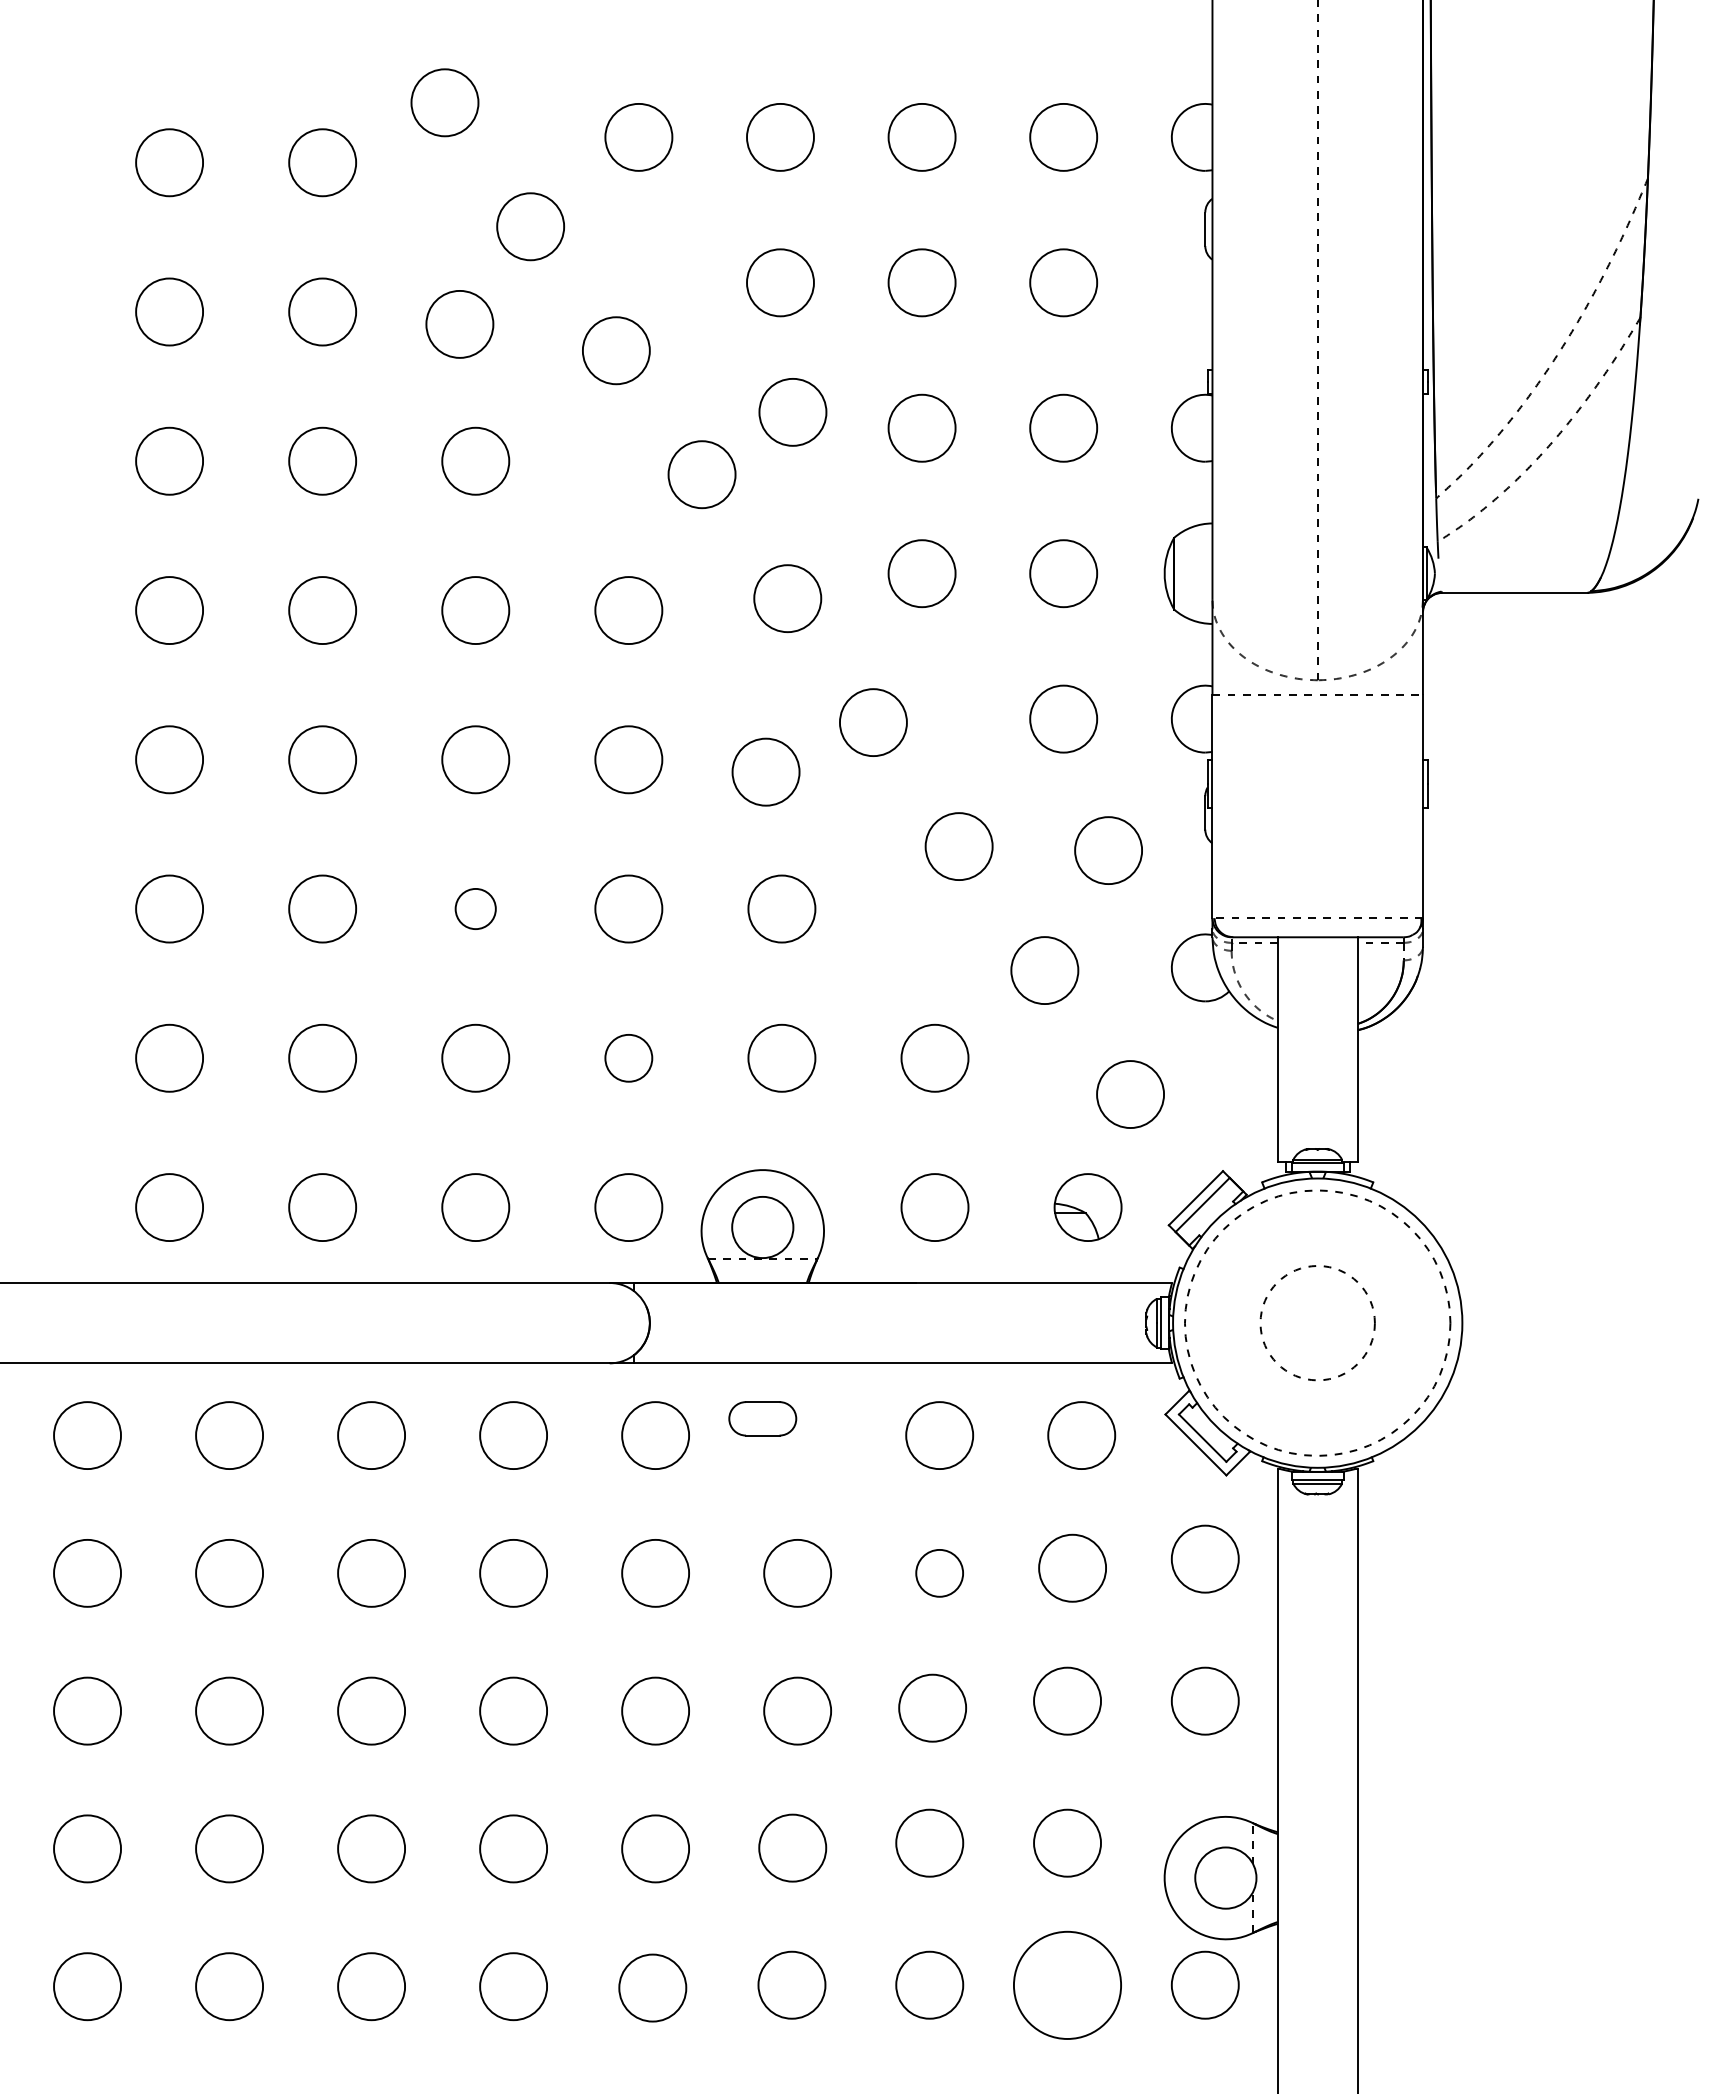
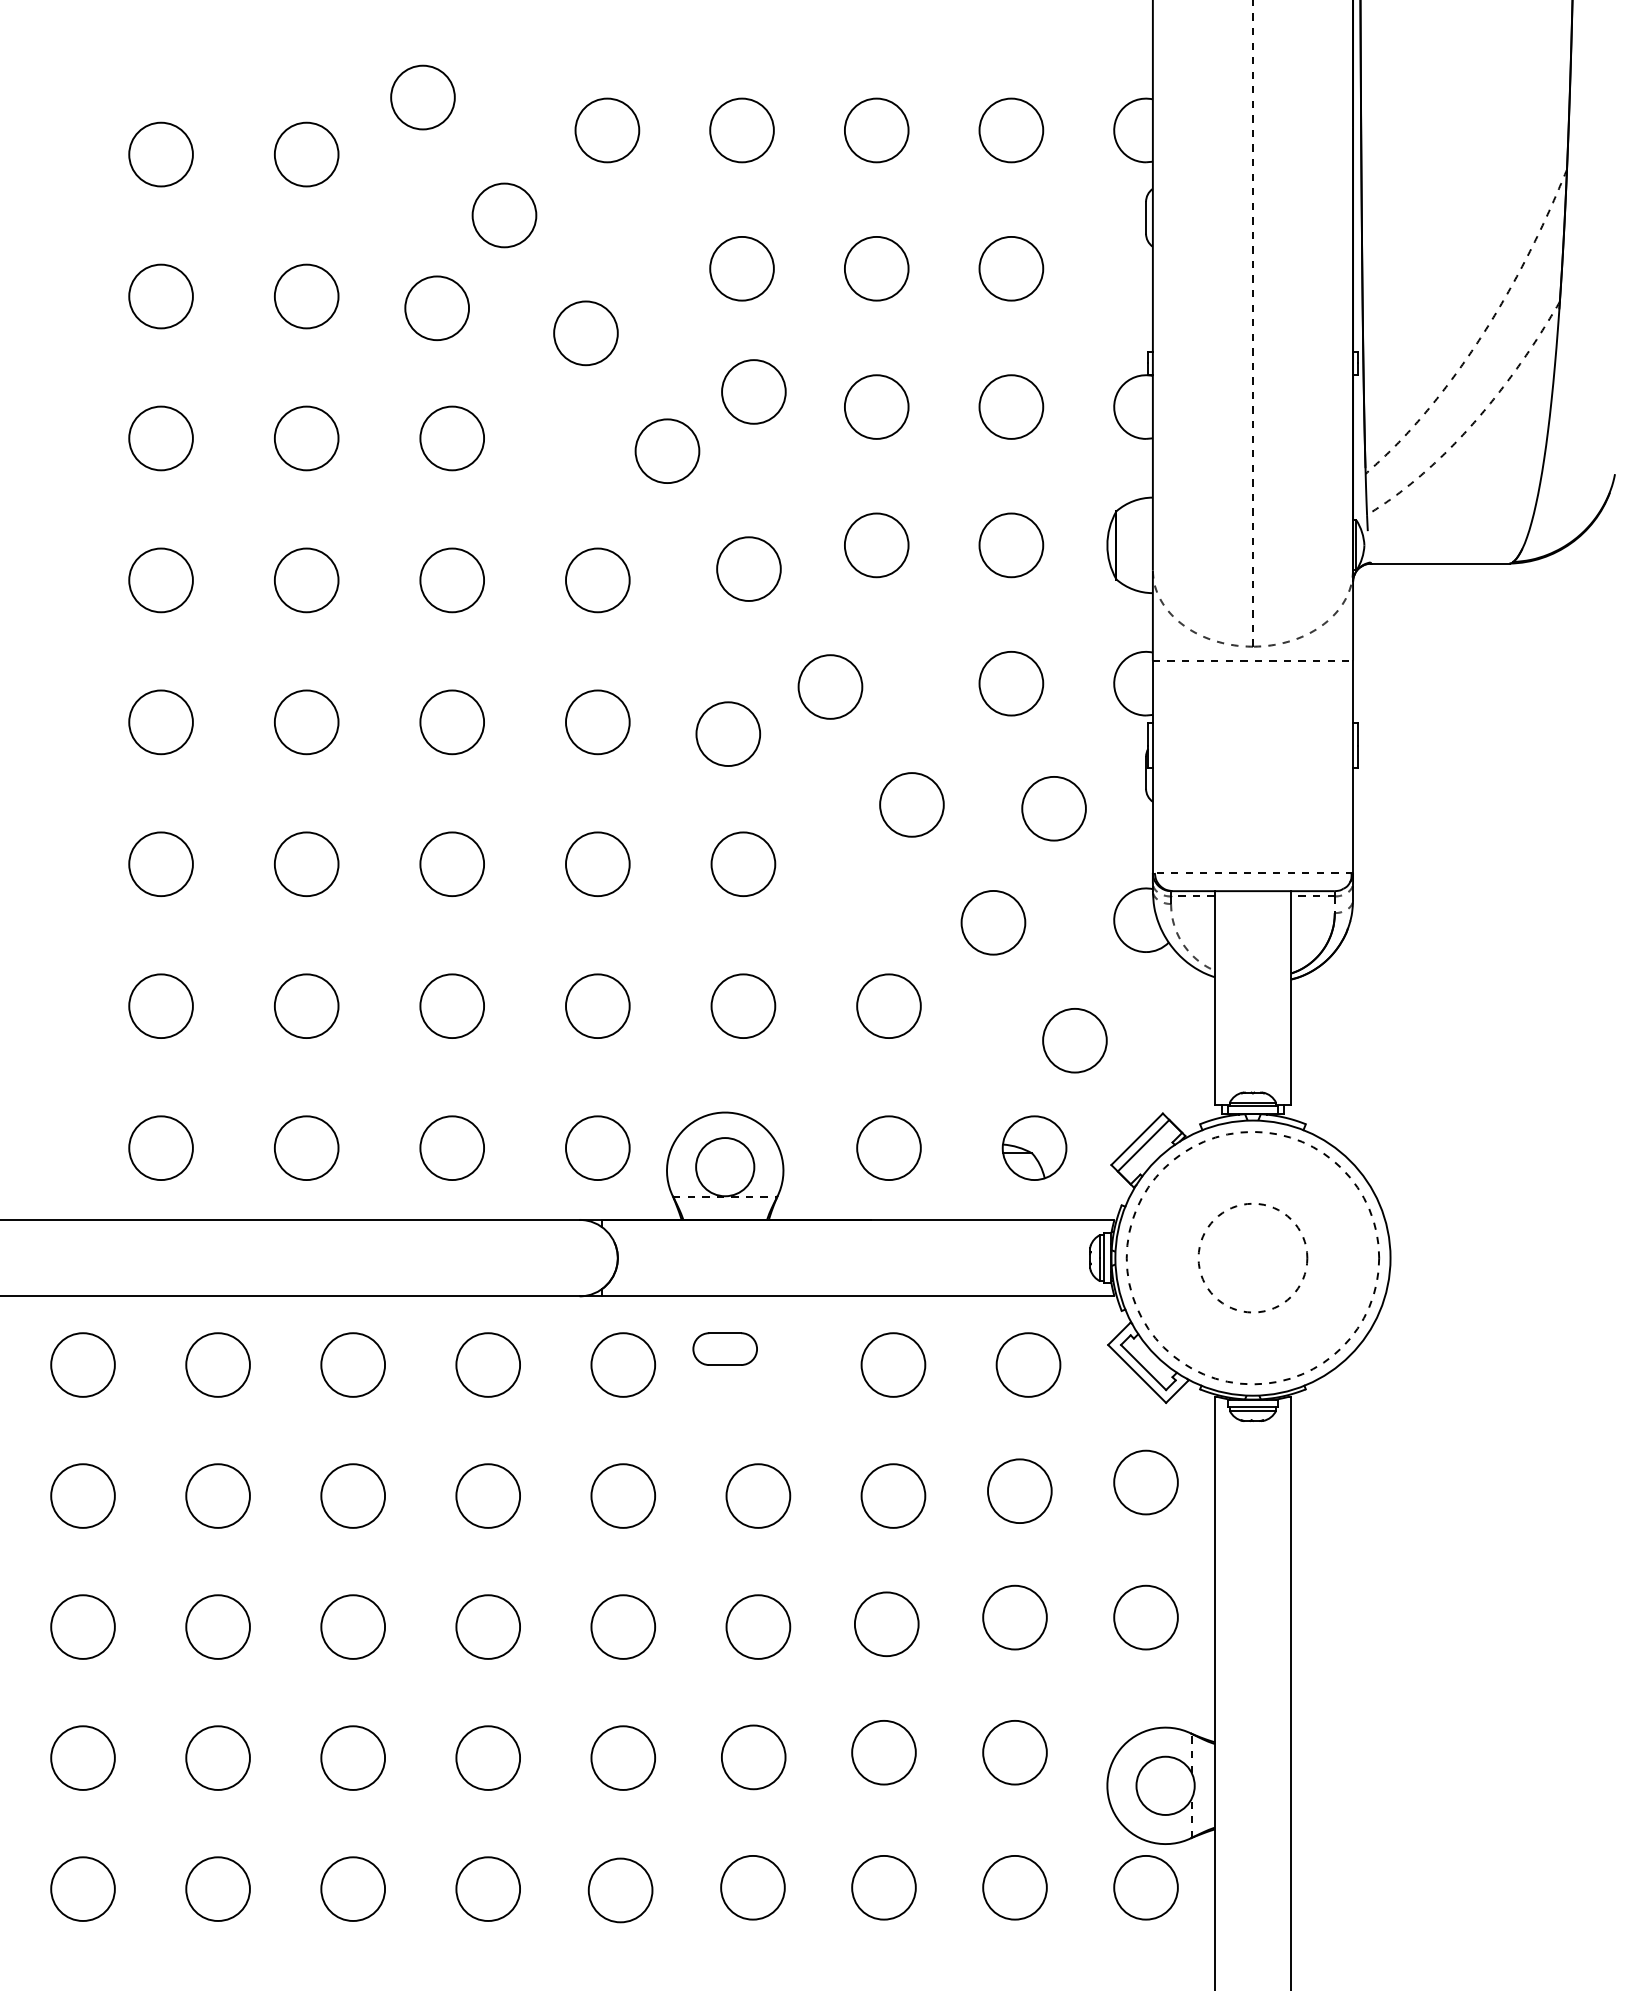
circle: (475, 908) -> (452, 863), size x1.67
circle: (628, 1057) -> (597, 1005), size x1.43
circle: (939, 1572) -> (893, 1495), size x1.43
circle: (1067, 1984) -> (1015, 1887), size x0.62

